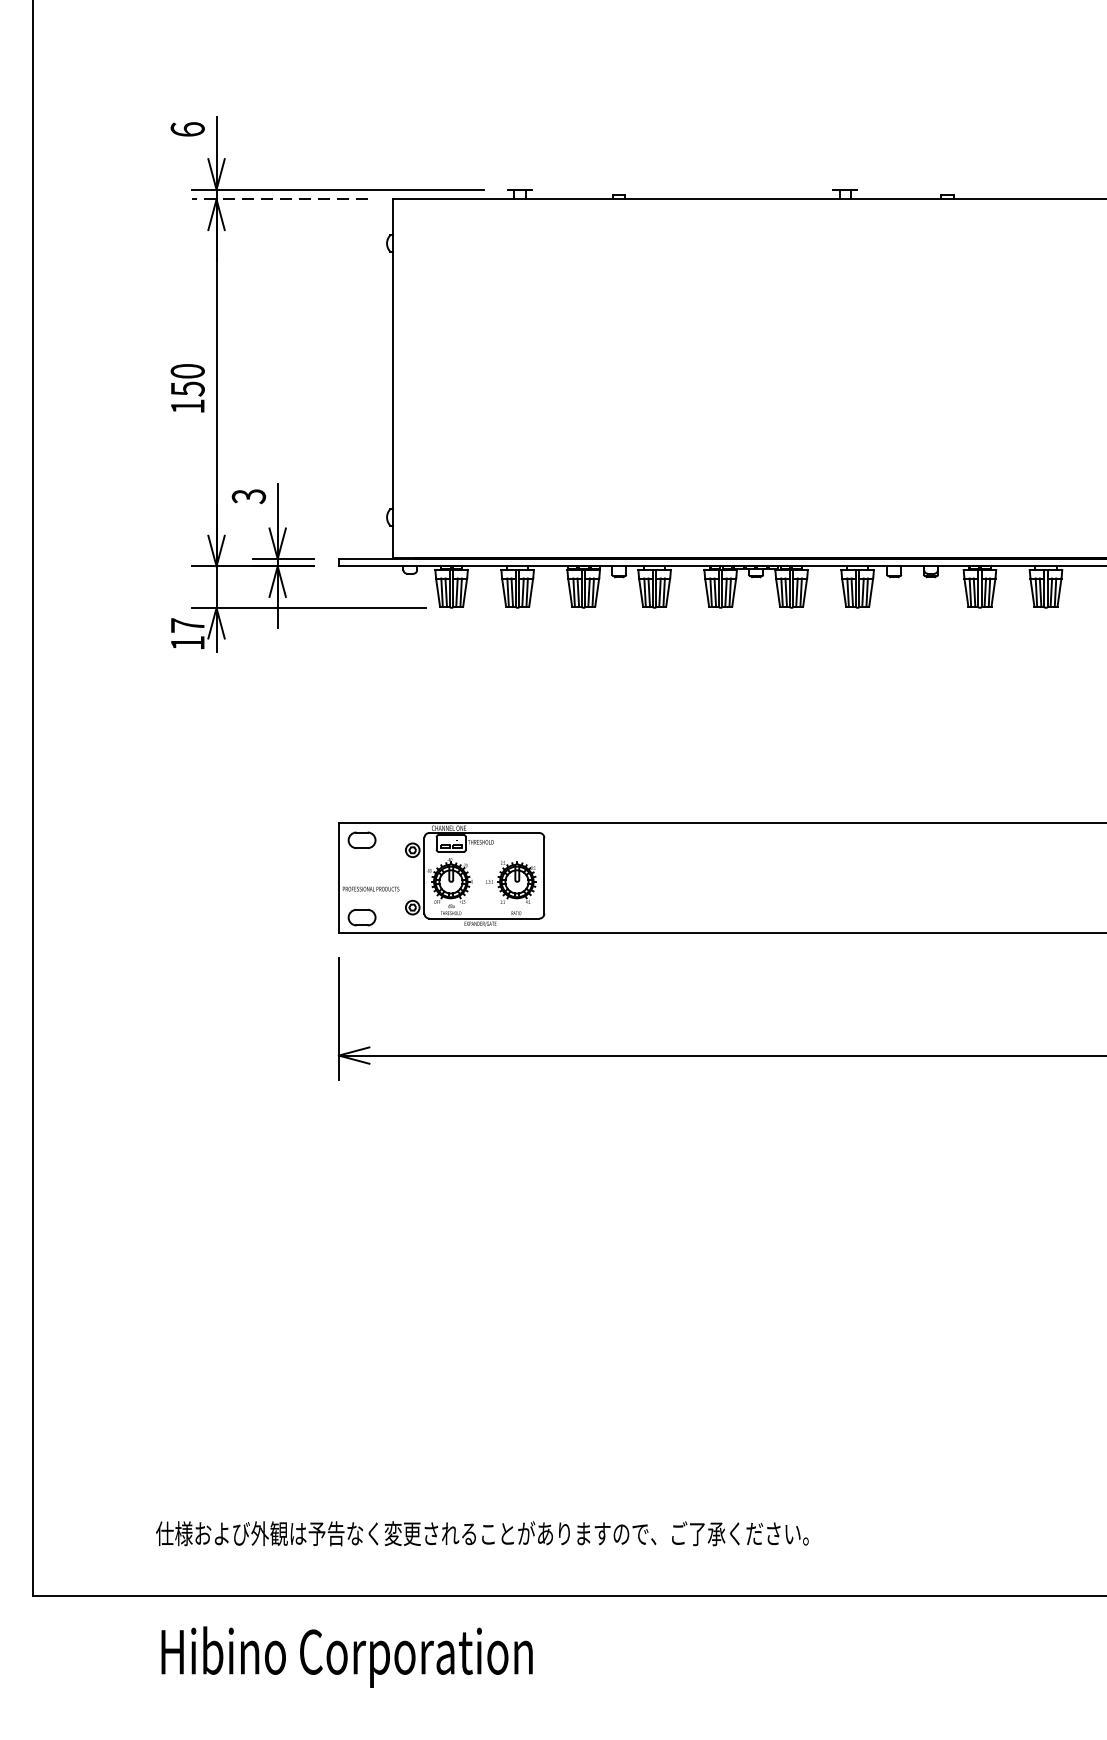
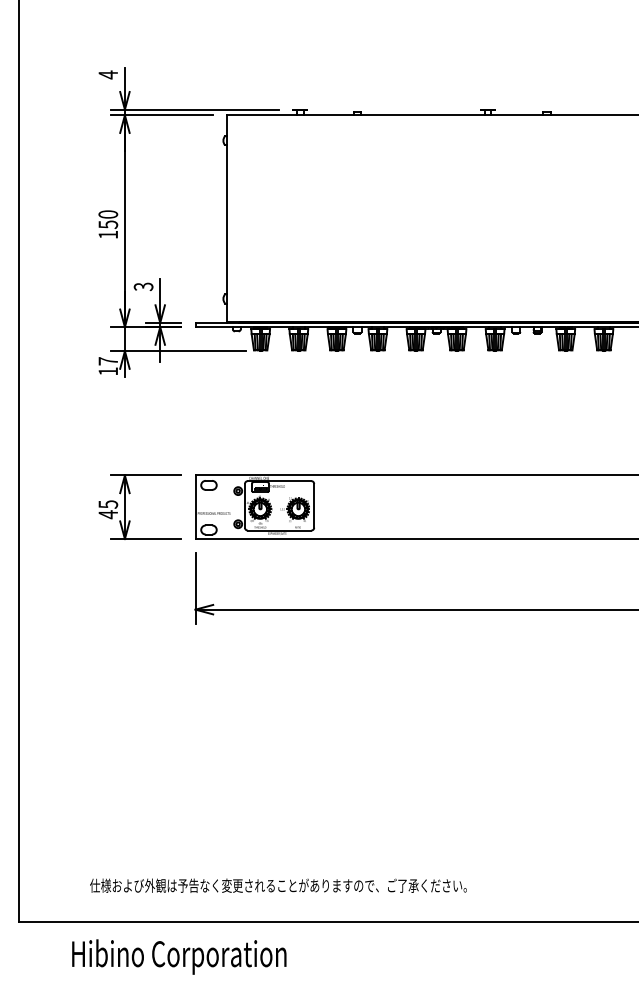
text: (188, 128) -> (108, 74), 6 -> 4
line: (279, 199) -> (161, 115), dashed -> solid
part: (217, 876) -> (125, 506), added
text: (347, 1656) -> (179, 956), moved

